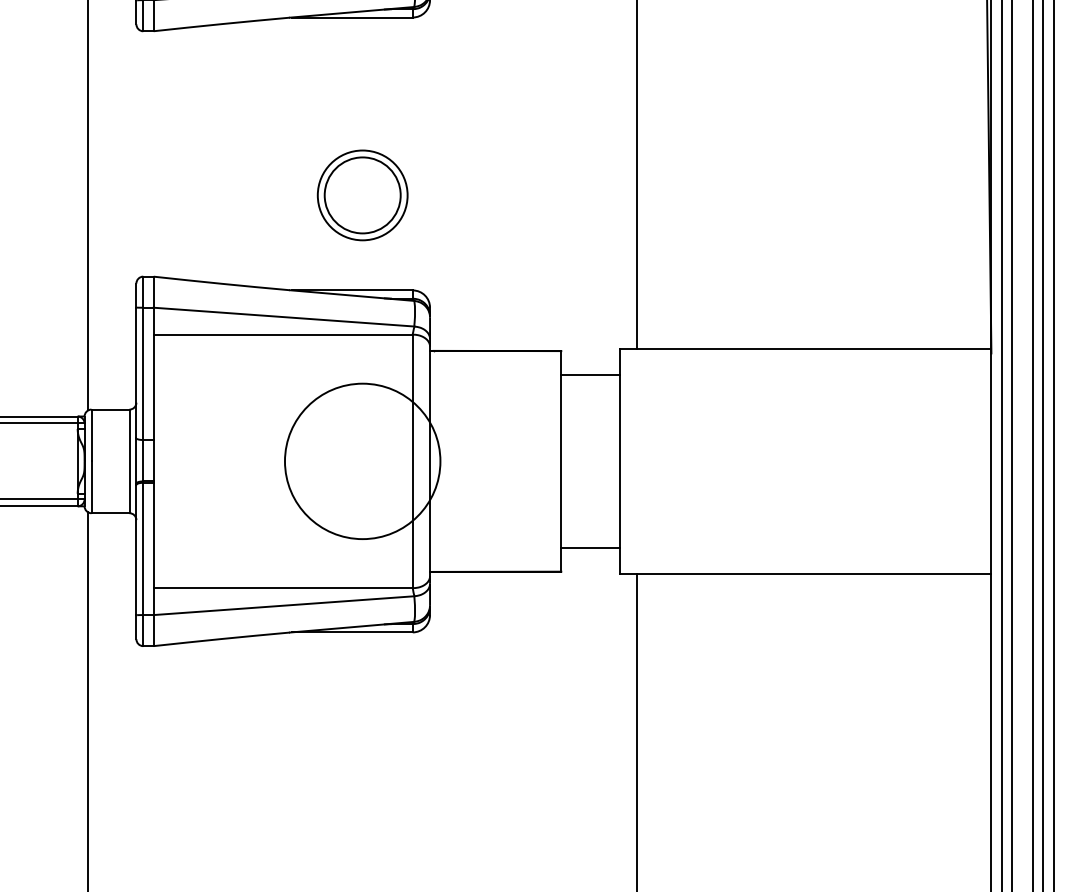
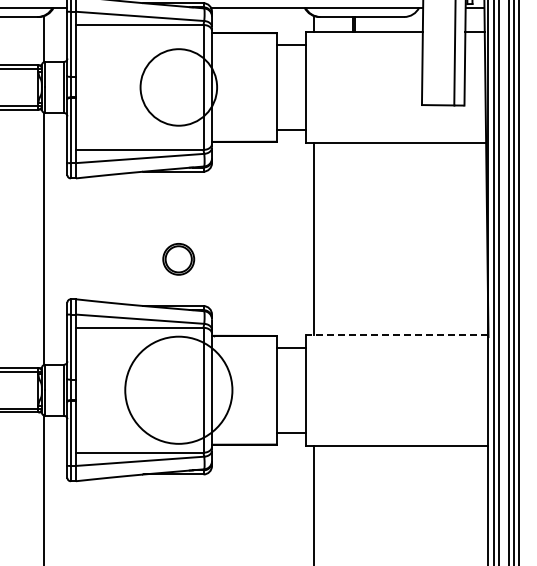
part: (361, 195) -> (178, 259), size x0.7
line: (804, 348) -> (396, 334), solid -> dashed
circle: (361, 461) -> (178, 390), size x1.4

